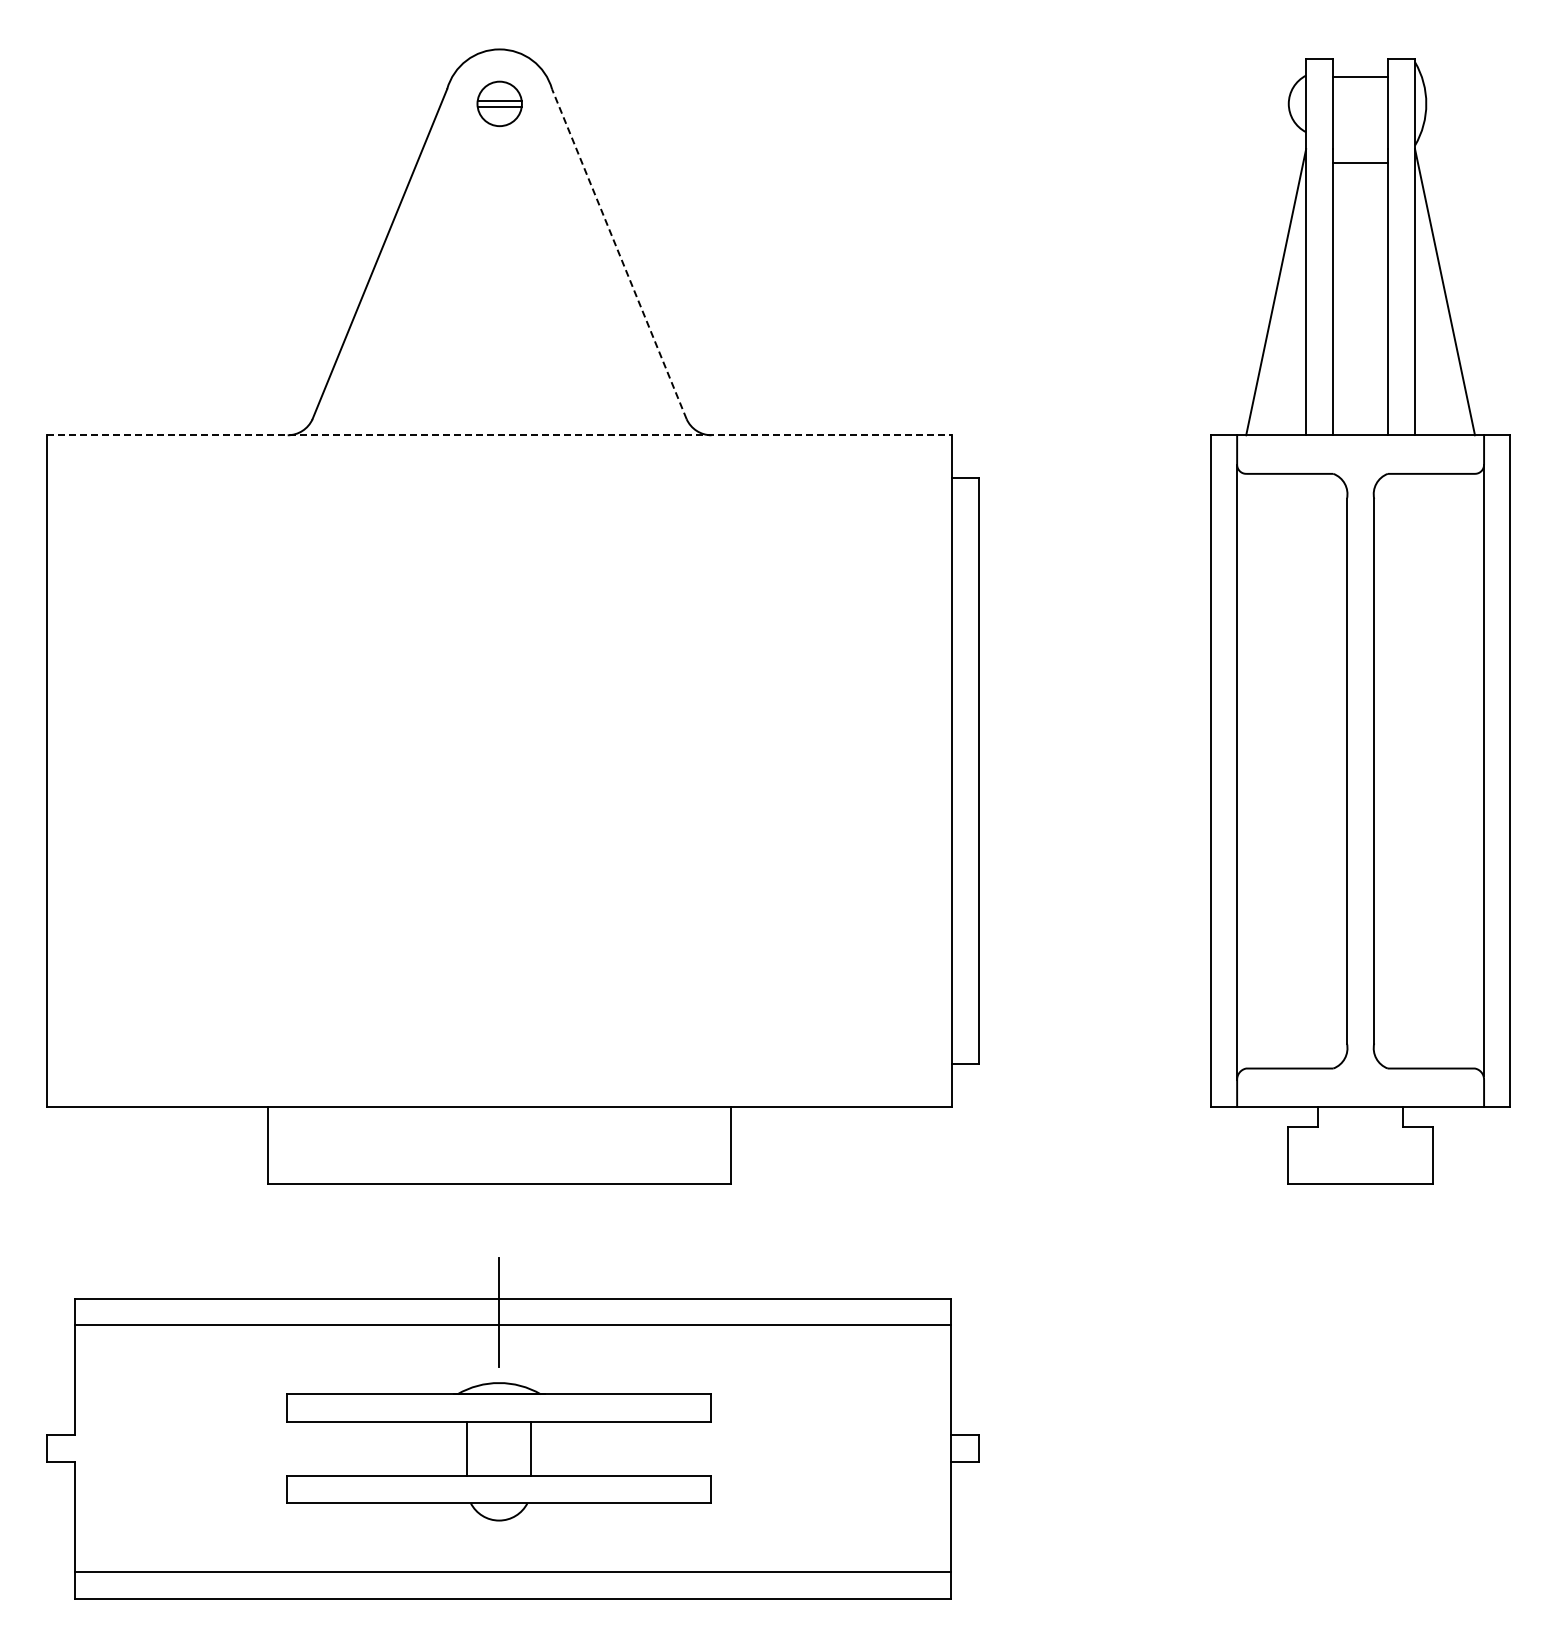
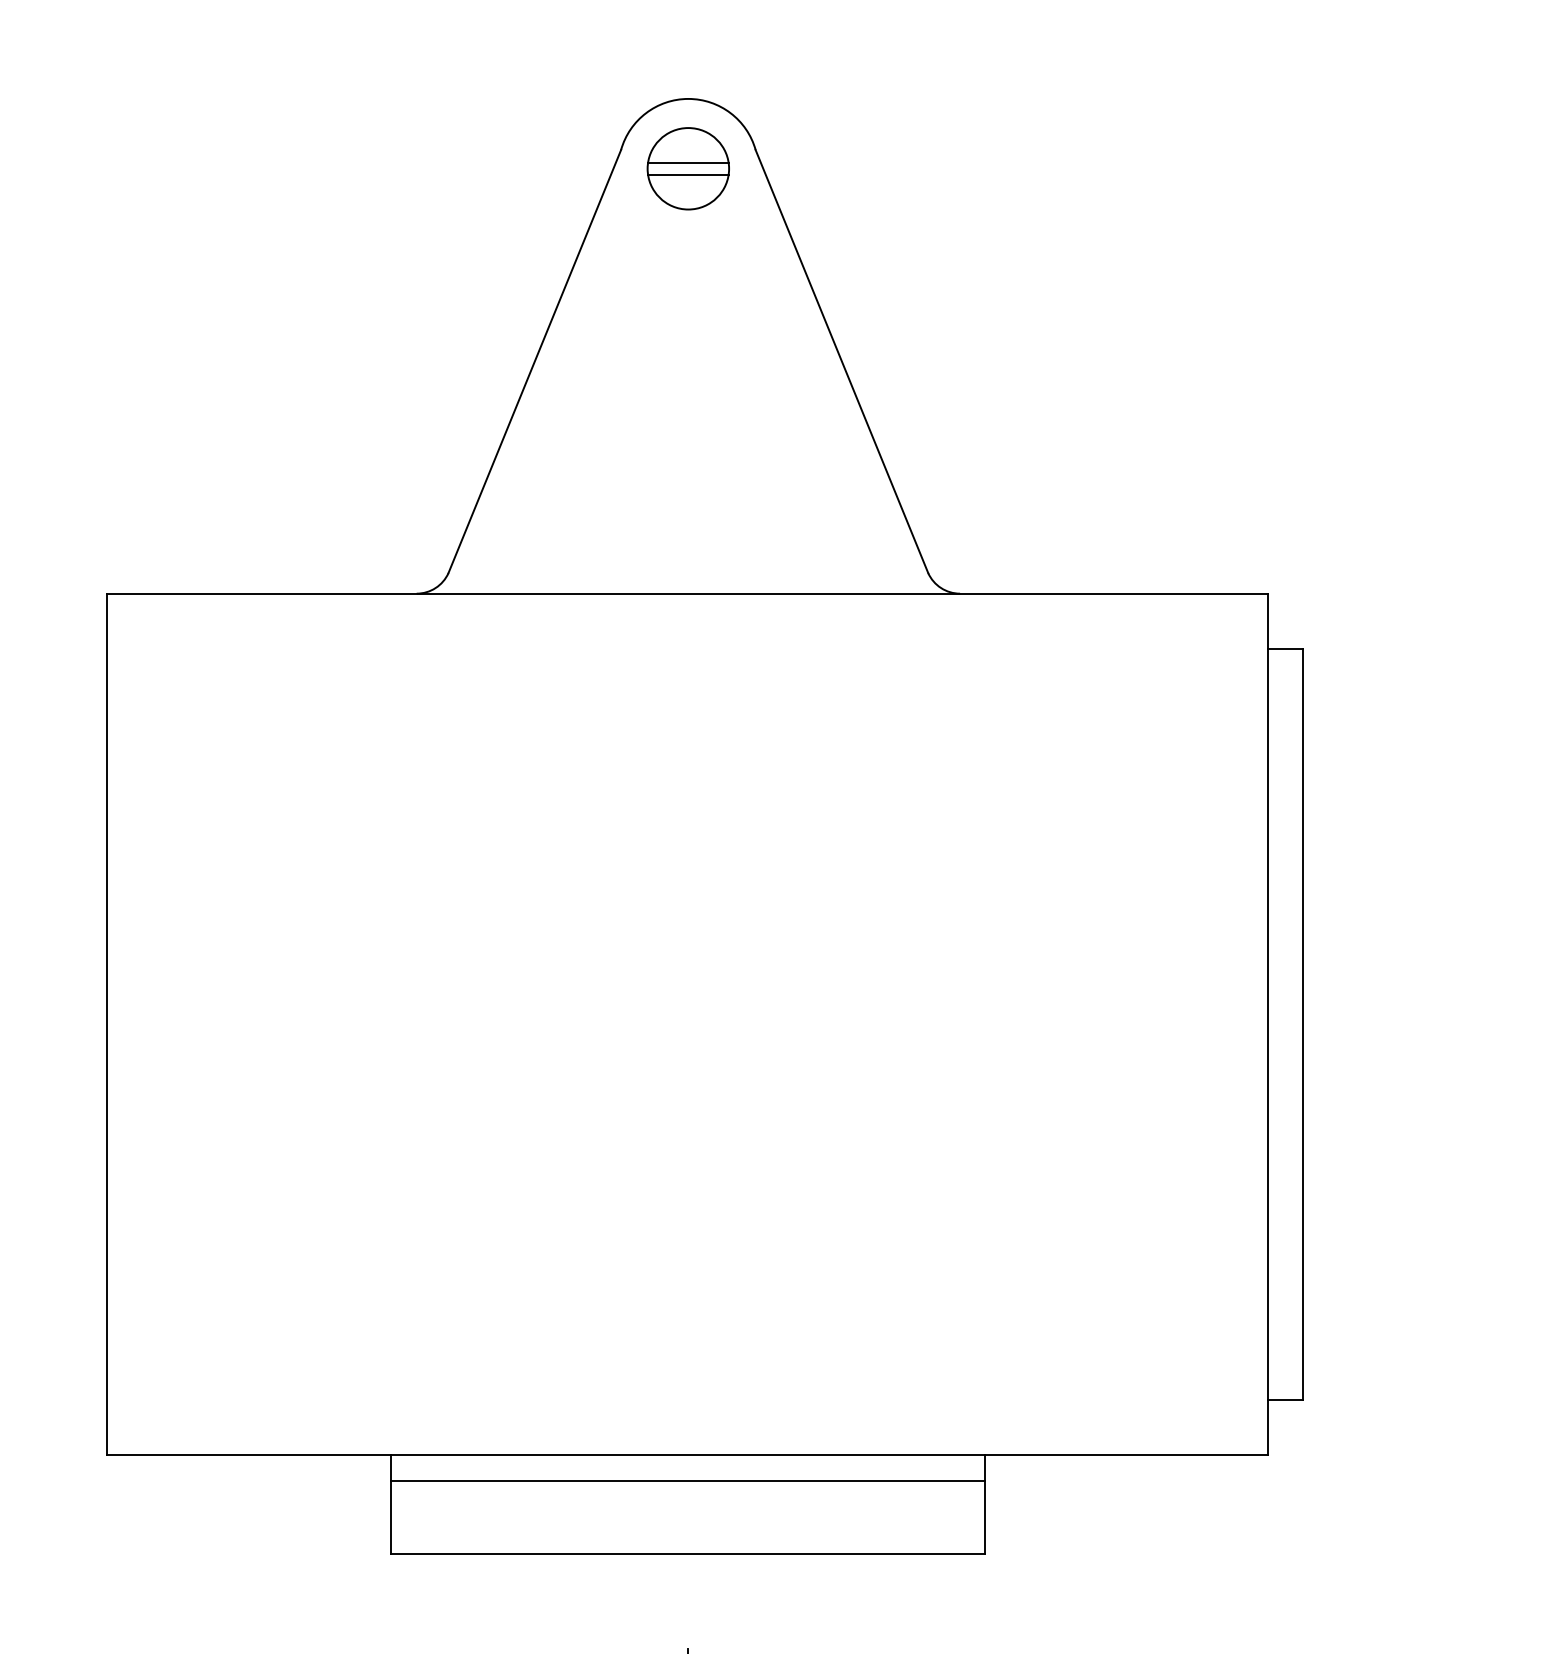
part: (499, 103) -> (688, 168), size x1.43
line: (619, 253) -> (842, 360), dashed -> solid
line: (499, 435) -> (688, 593), dashed -> solid
line: (498, 1127) -> (686, 1481), added

